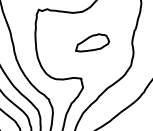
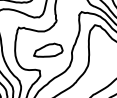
part: (92, 41) -> (48, 49), size x1.43

